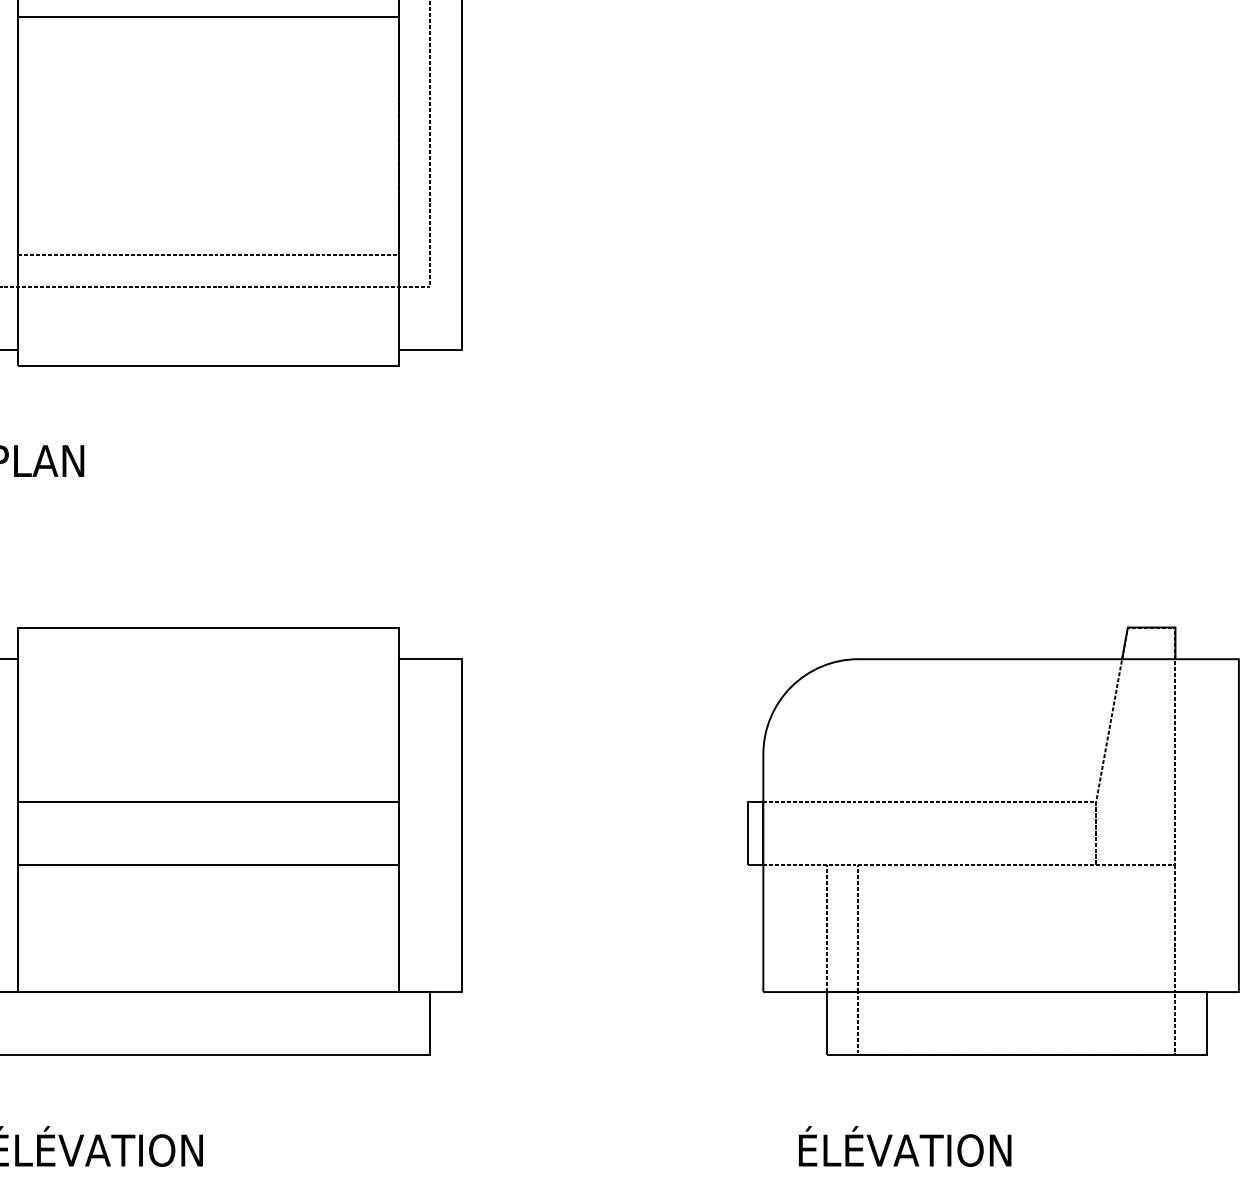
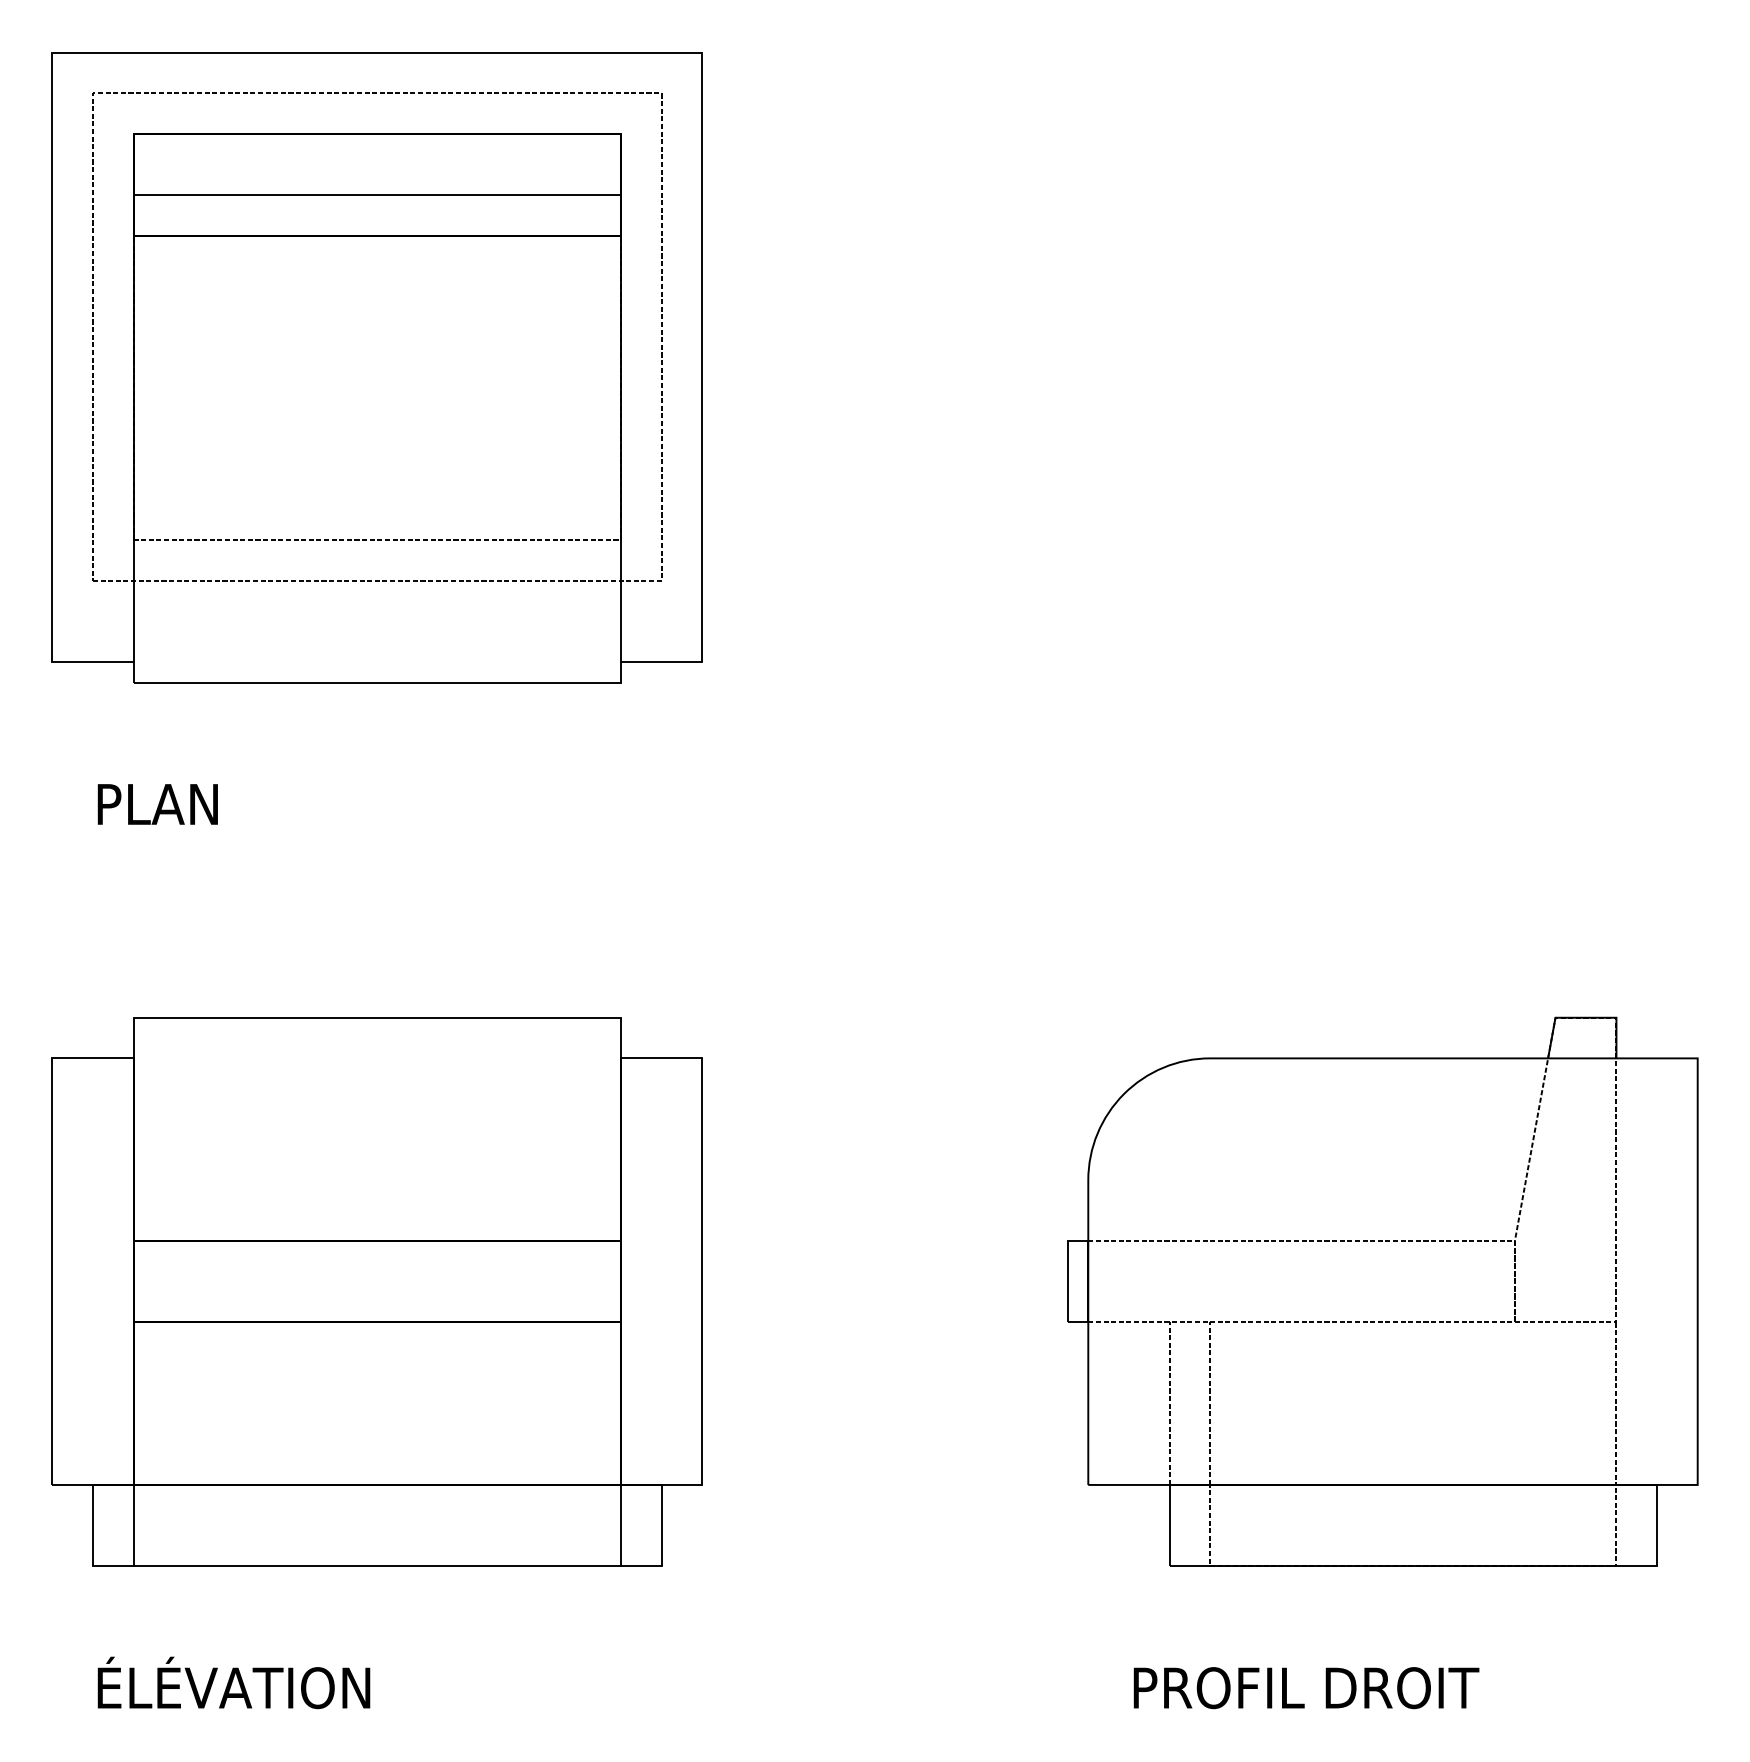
line: (18, 1023) -> (133, 1525), added
line: (399, 1023) -> (621, 1525), added
text: (935, 1146) -> (1308, 1682), ÉLÉVATION -> PROFIL DROIT

